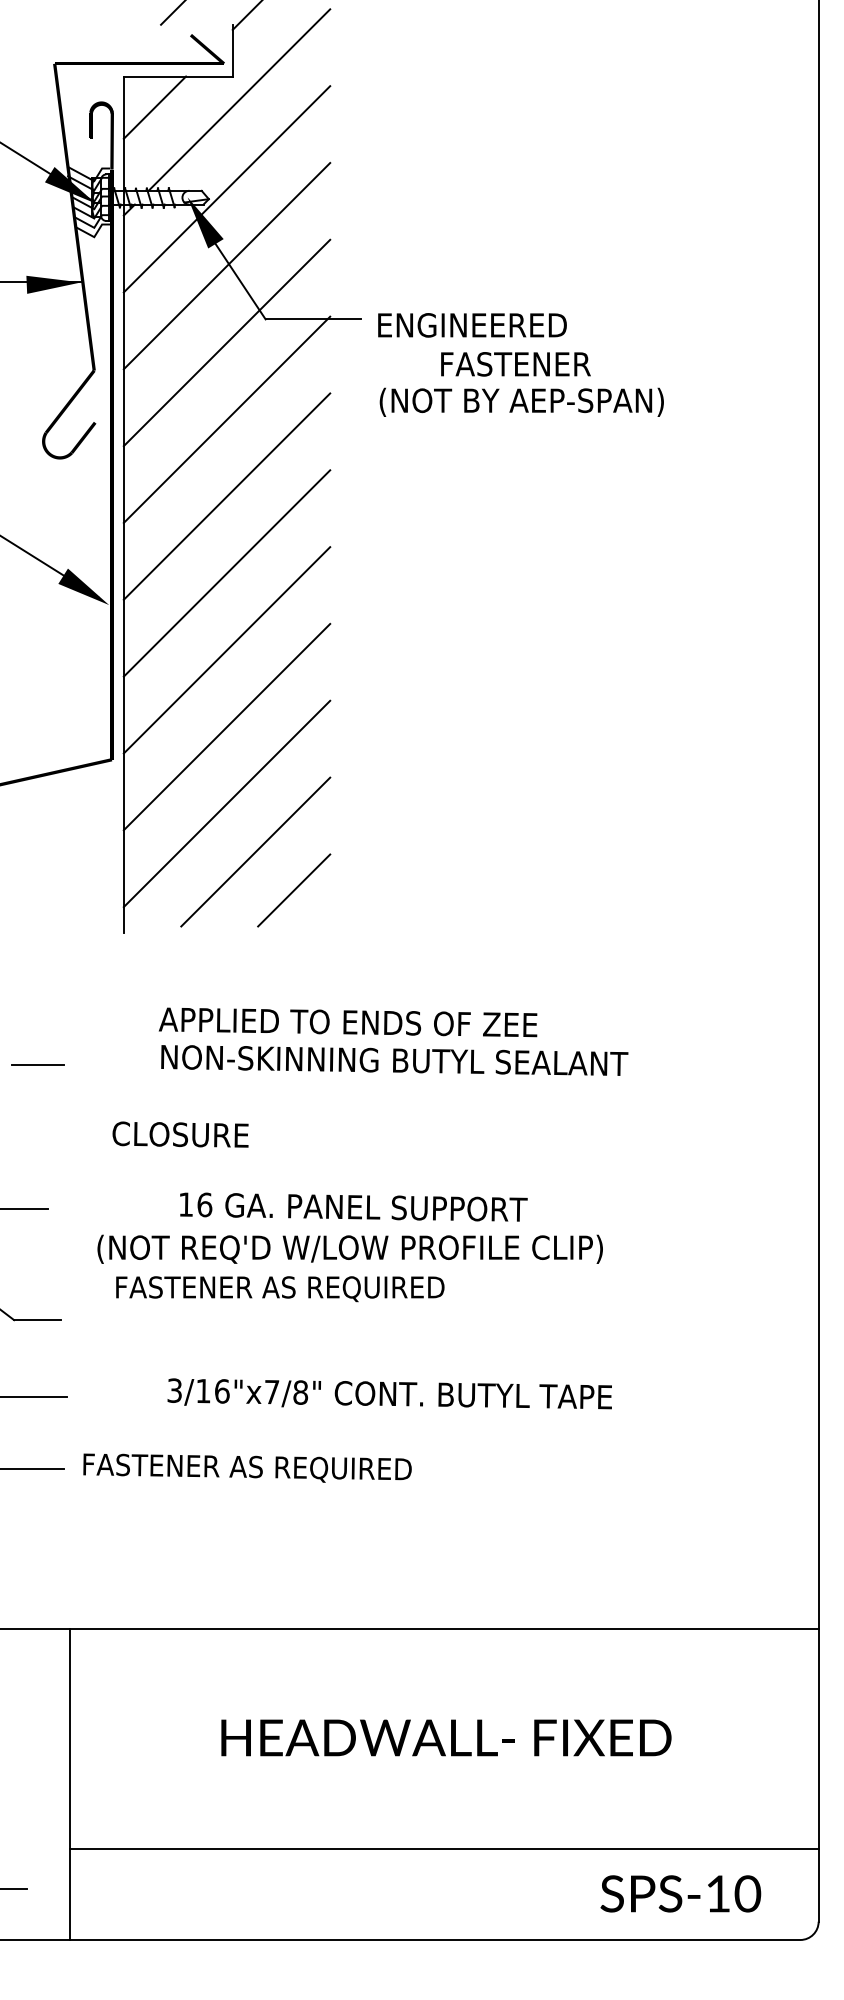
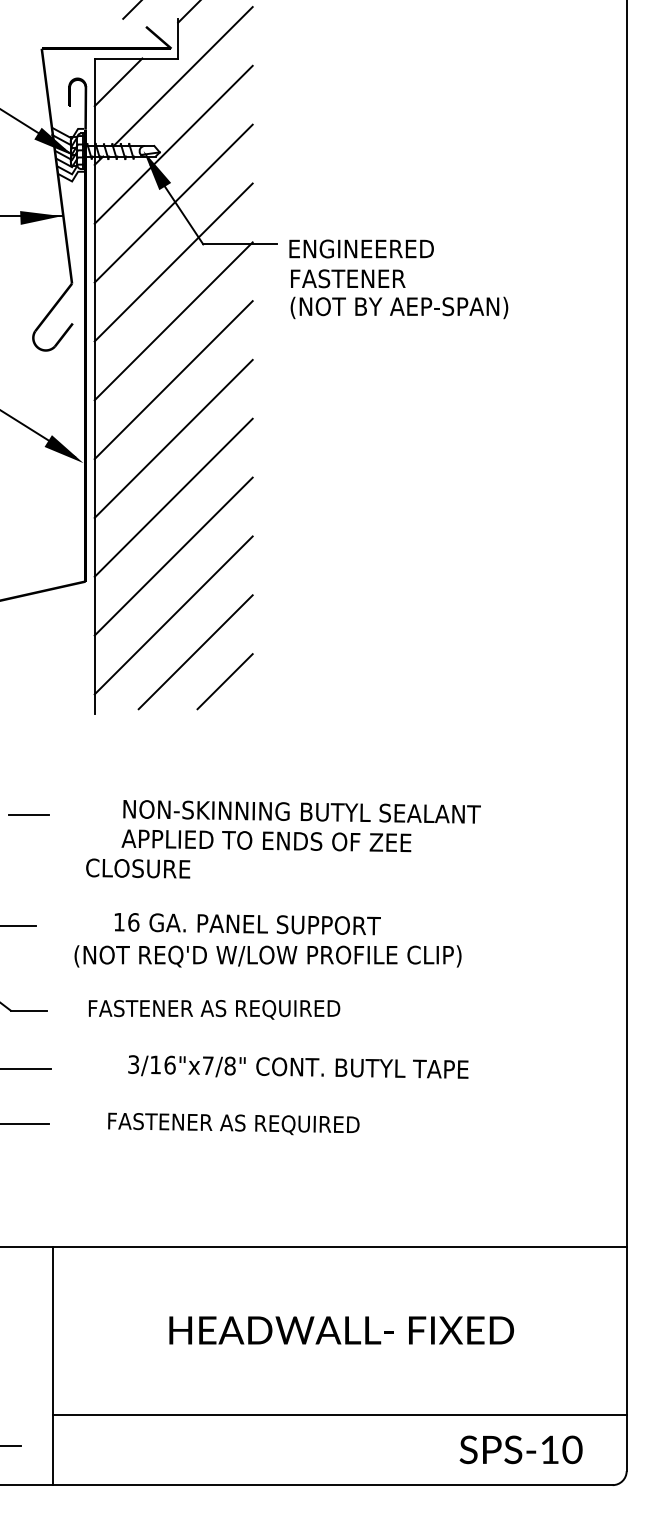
text: (515, 364) -> (347, 278), moved
text: (347, 1022) -> (265, 840), moved
text: (353, 1206) -> (247, 923), moved
text: (280, 1289) -> (214, 1010), moved
text: (247, 1467) -> (233, 1123), moved

